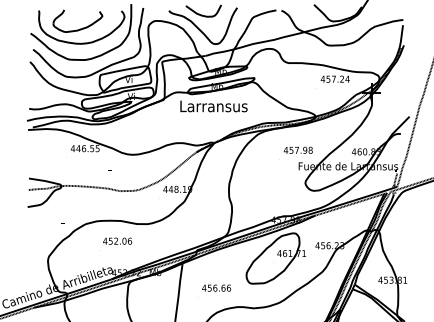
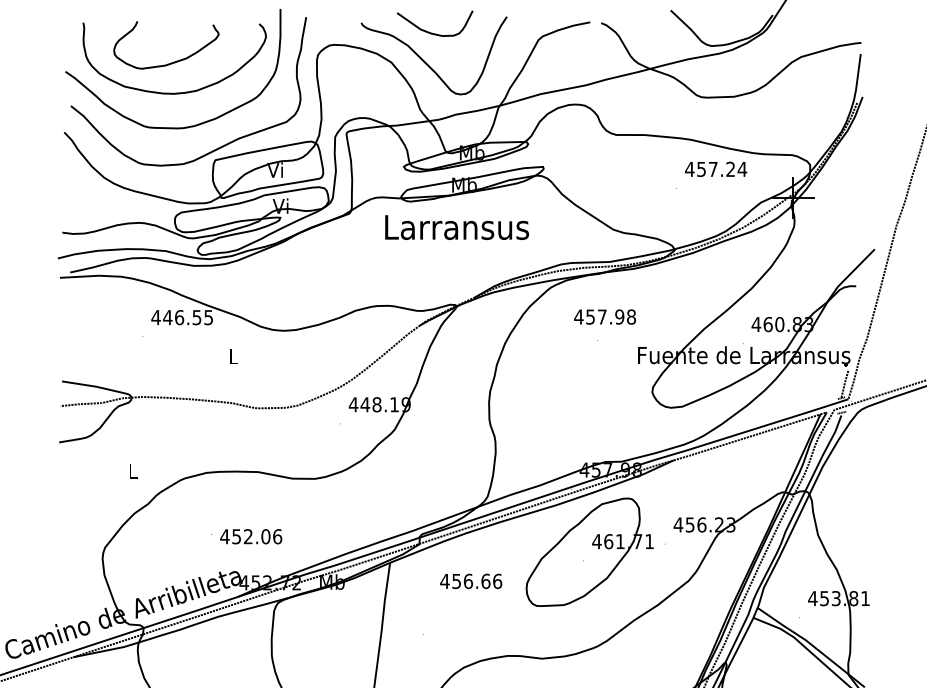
text: (297, 149) -> (603, 315), moved
text: (117, 240) -> (251, 535), moved
text: (216, 287) -> (470, 579), moved

